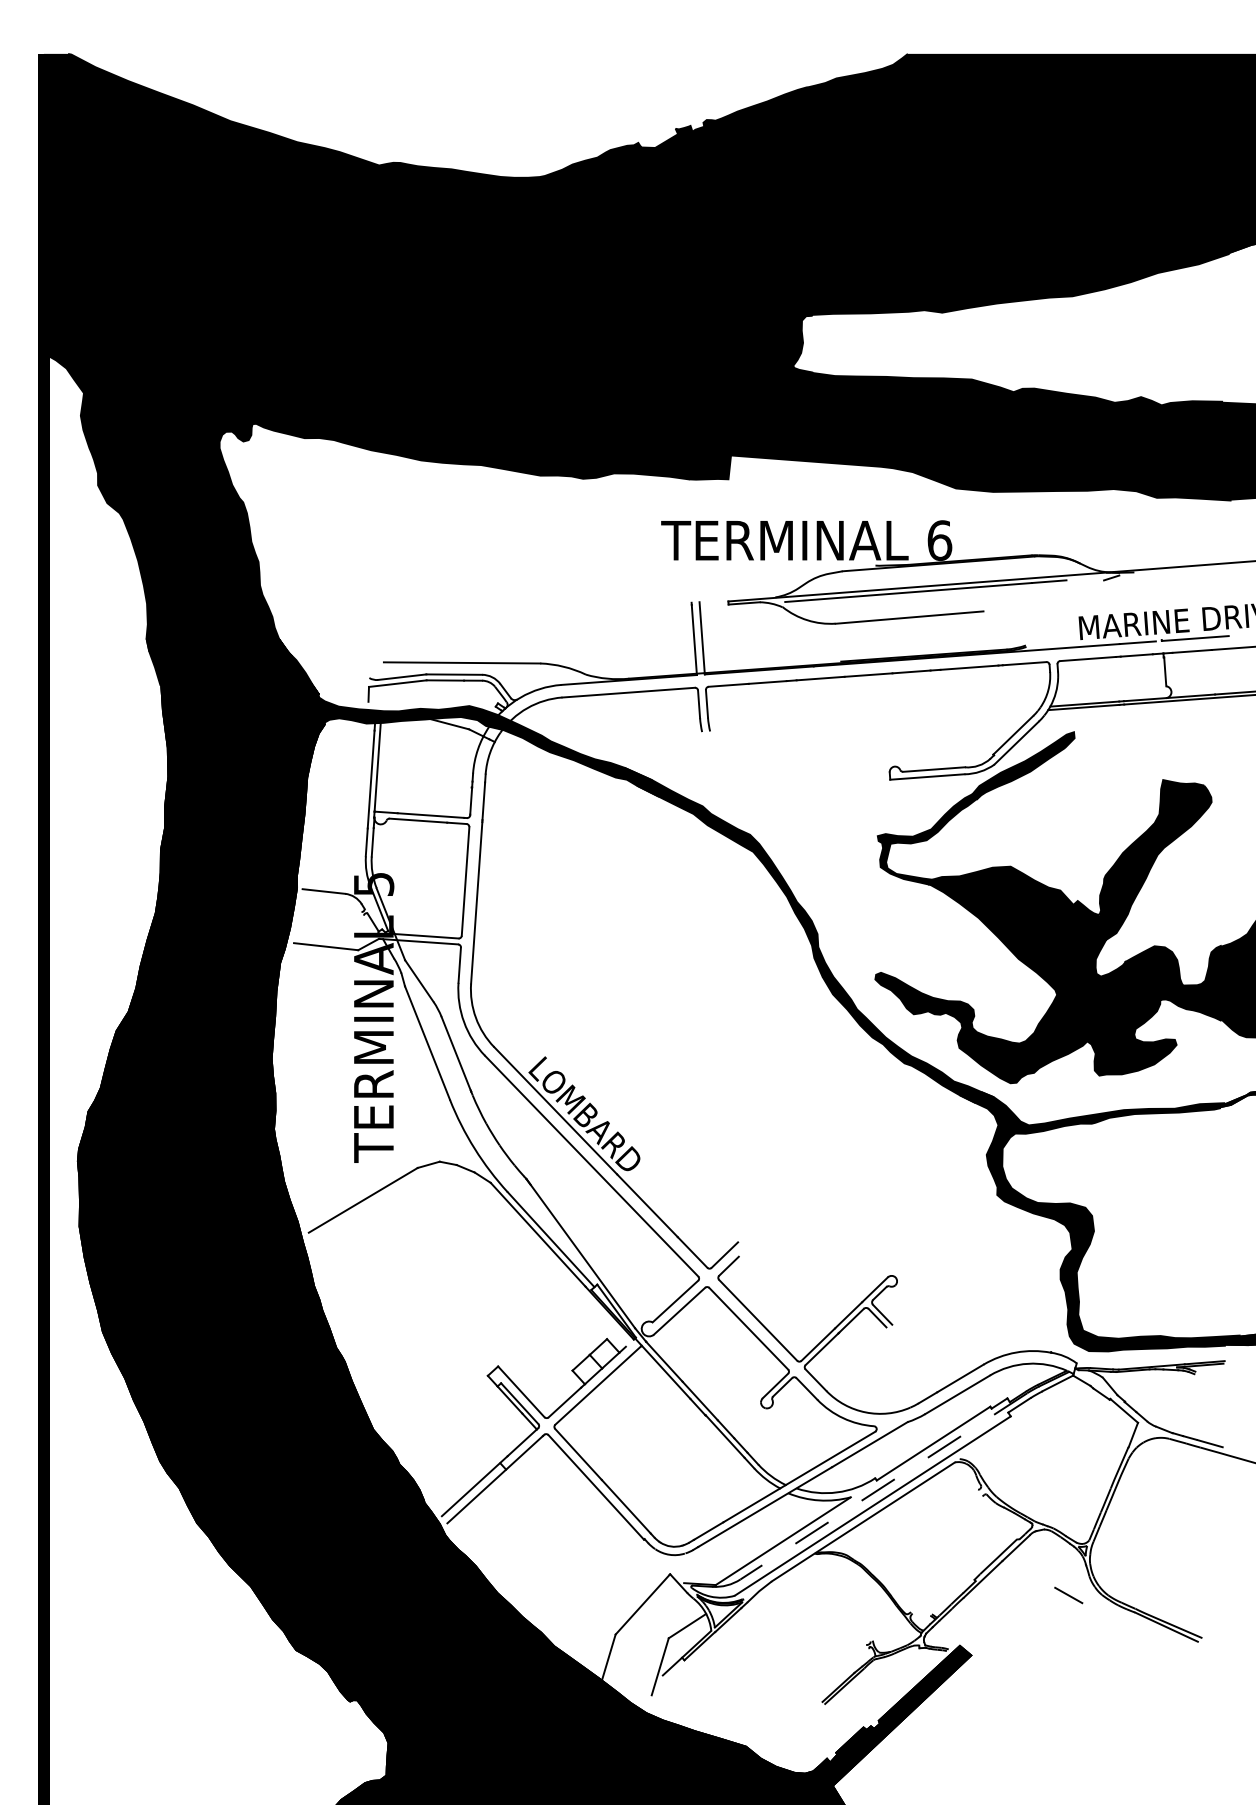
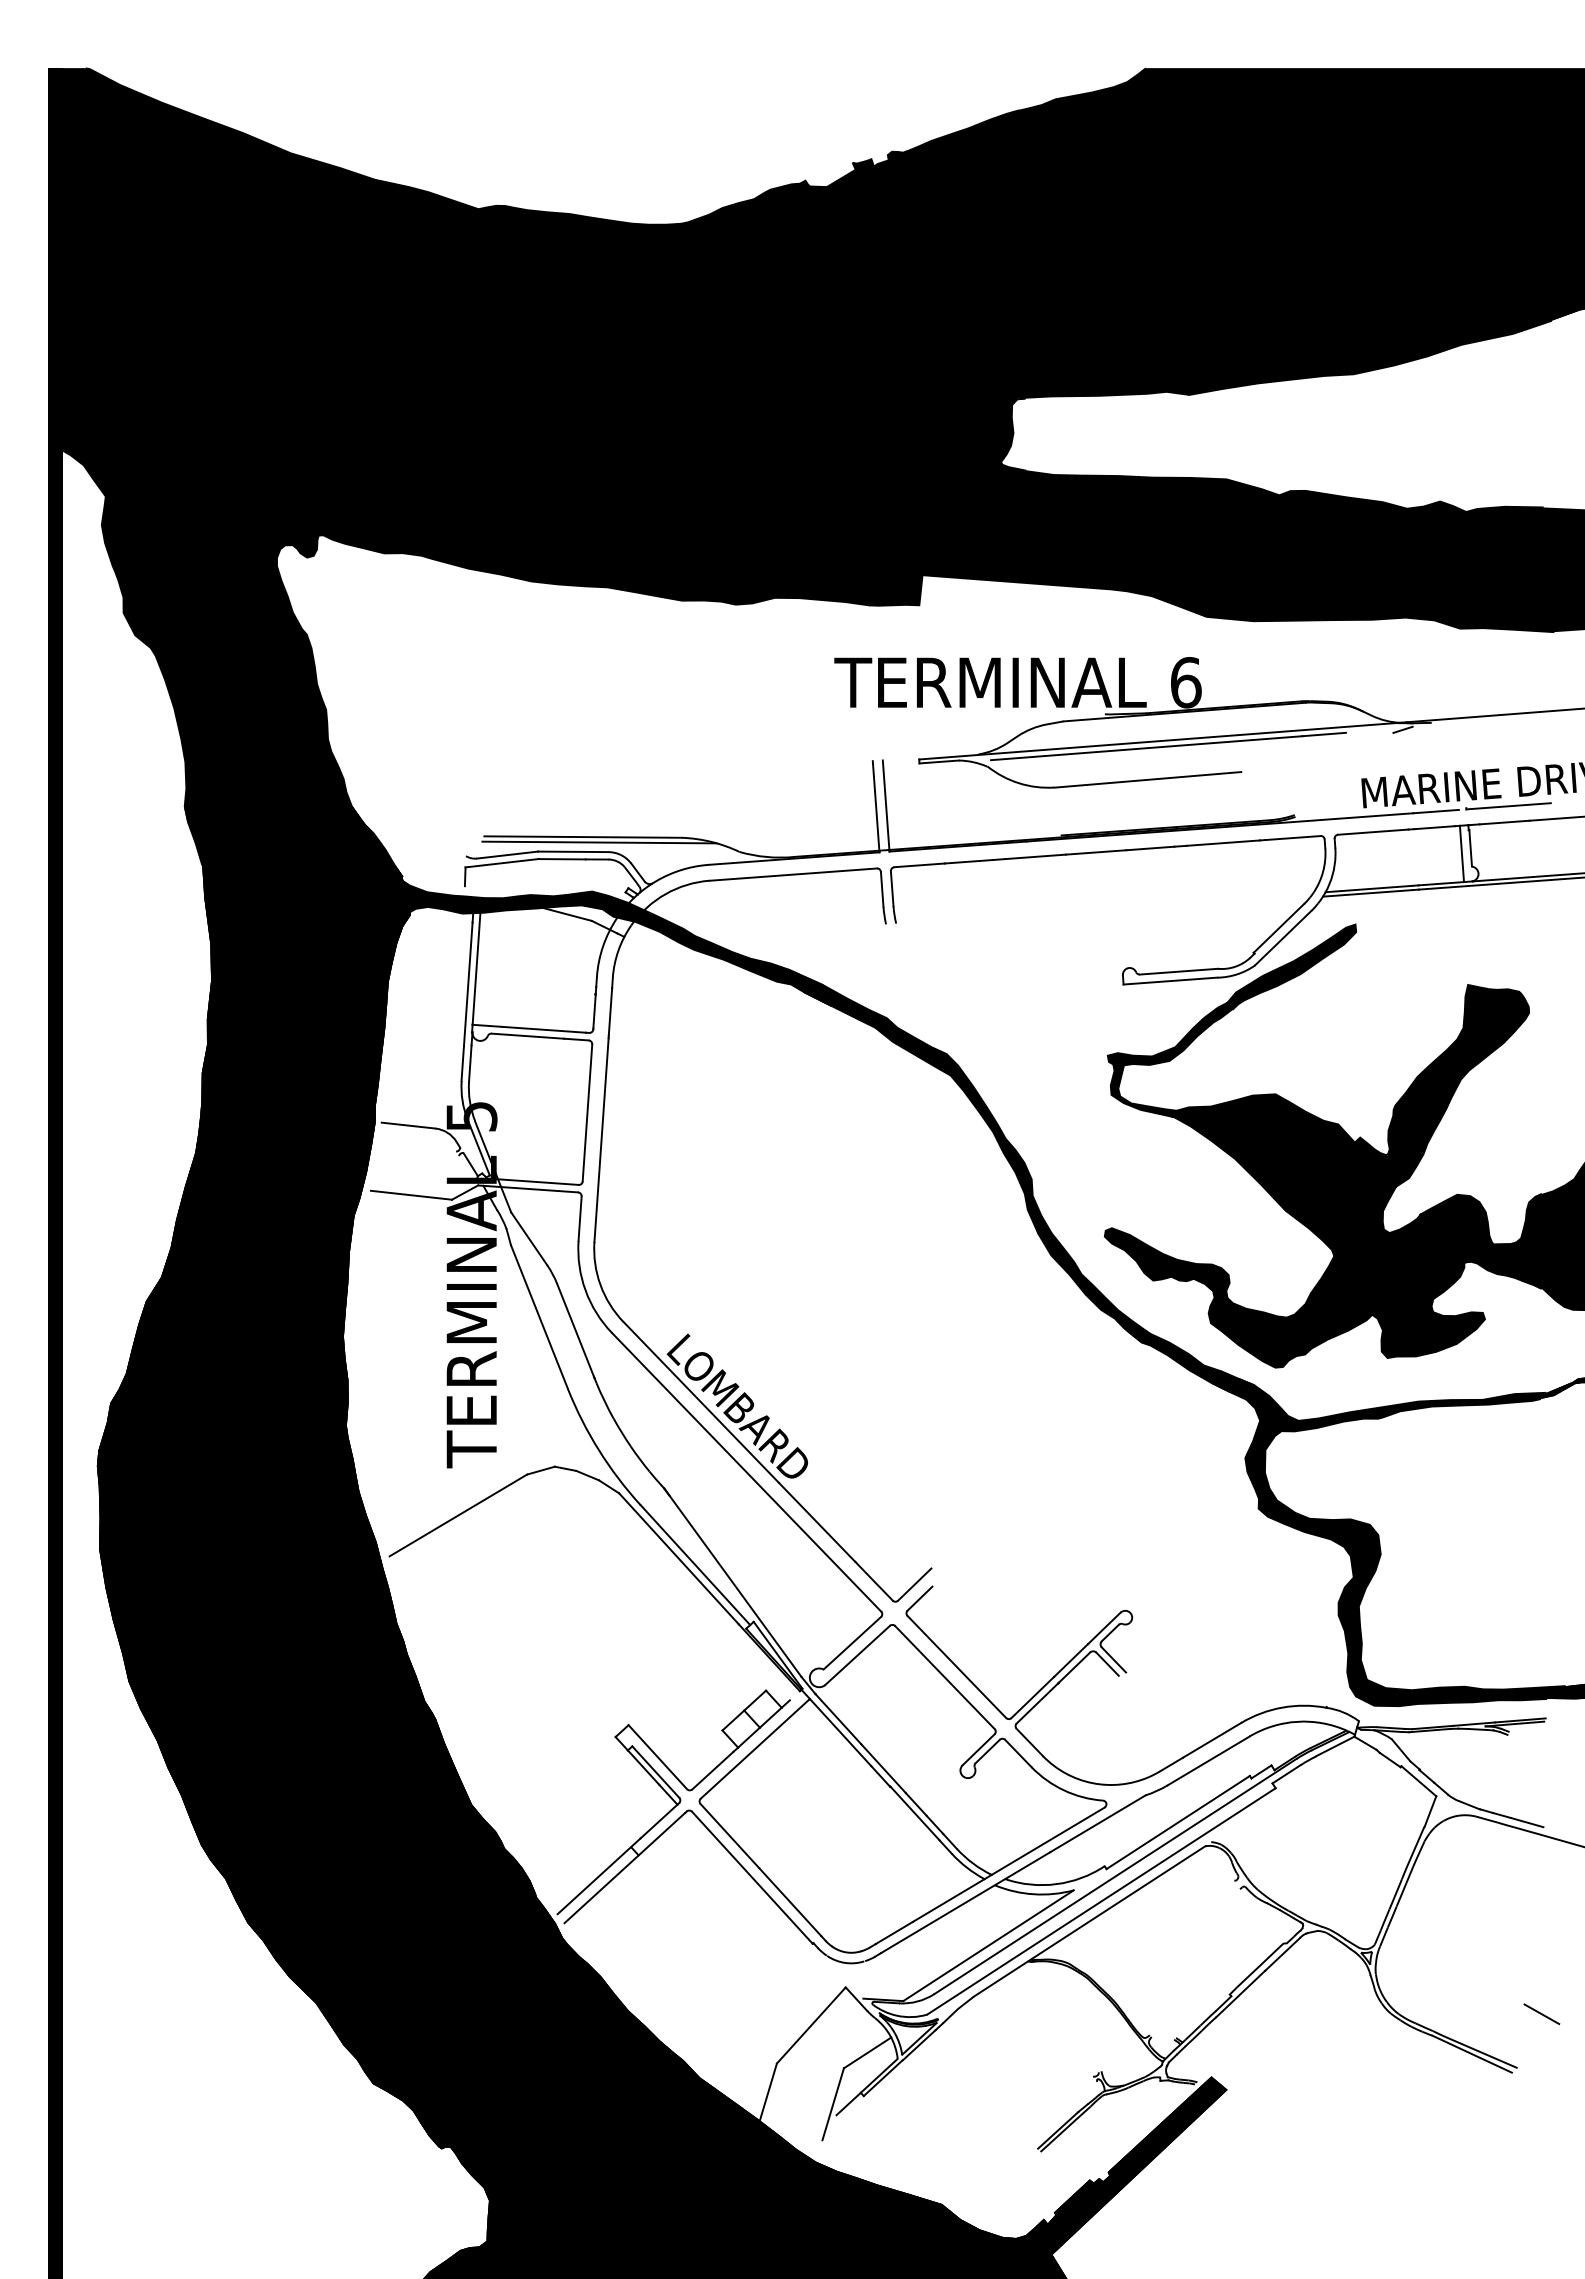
line: (475, 667) -> (599, 842), added
line: (1157, 675) -> (1461, 853), added
line: (883, 1486) -> (1115, 1876), dashed -> solid
line: (1068, 1595) -> (1541, 2014), moved

